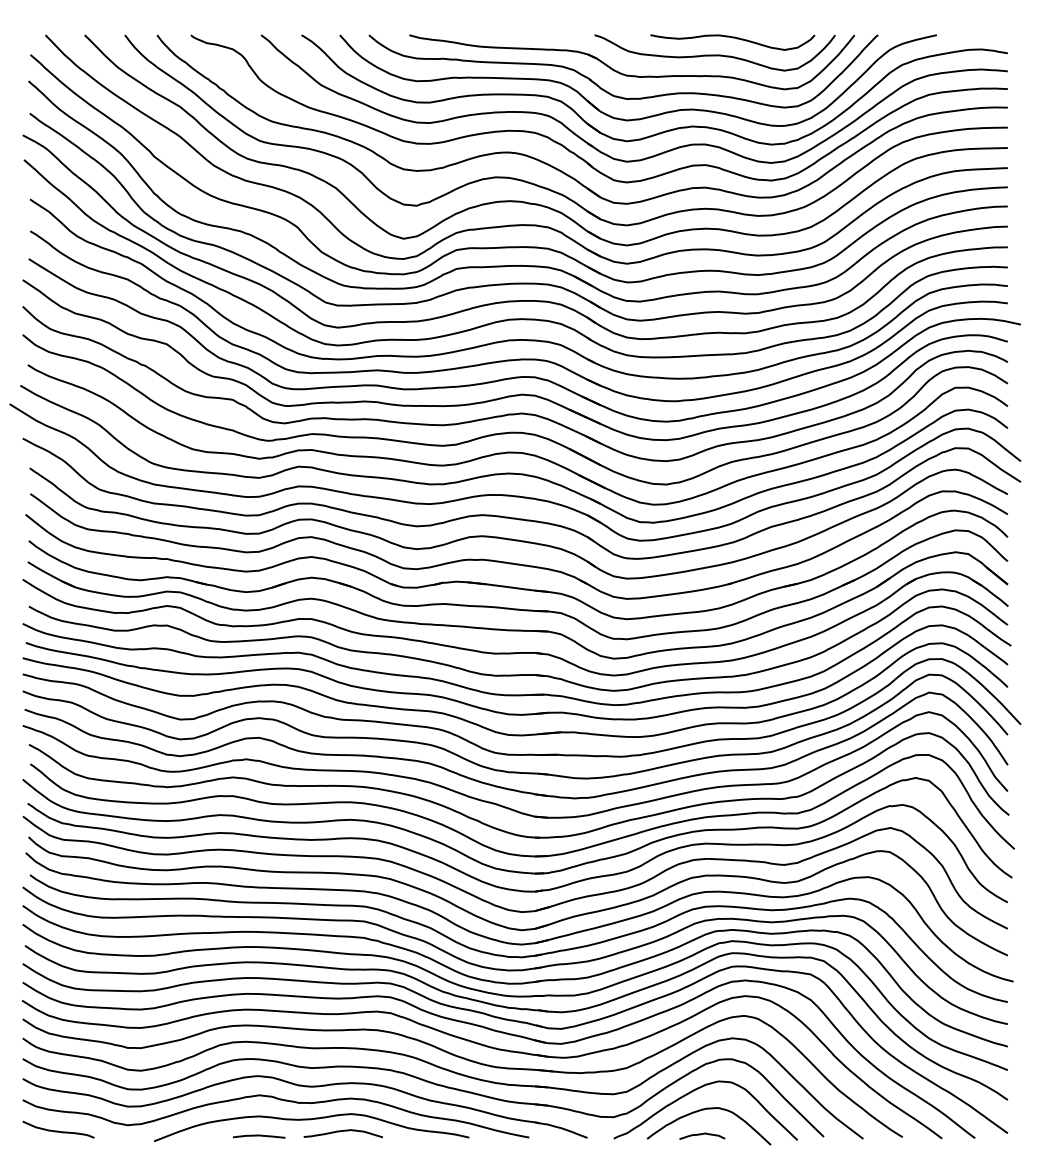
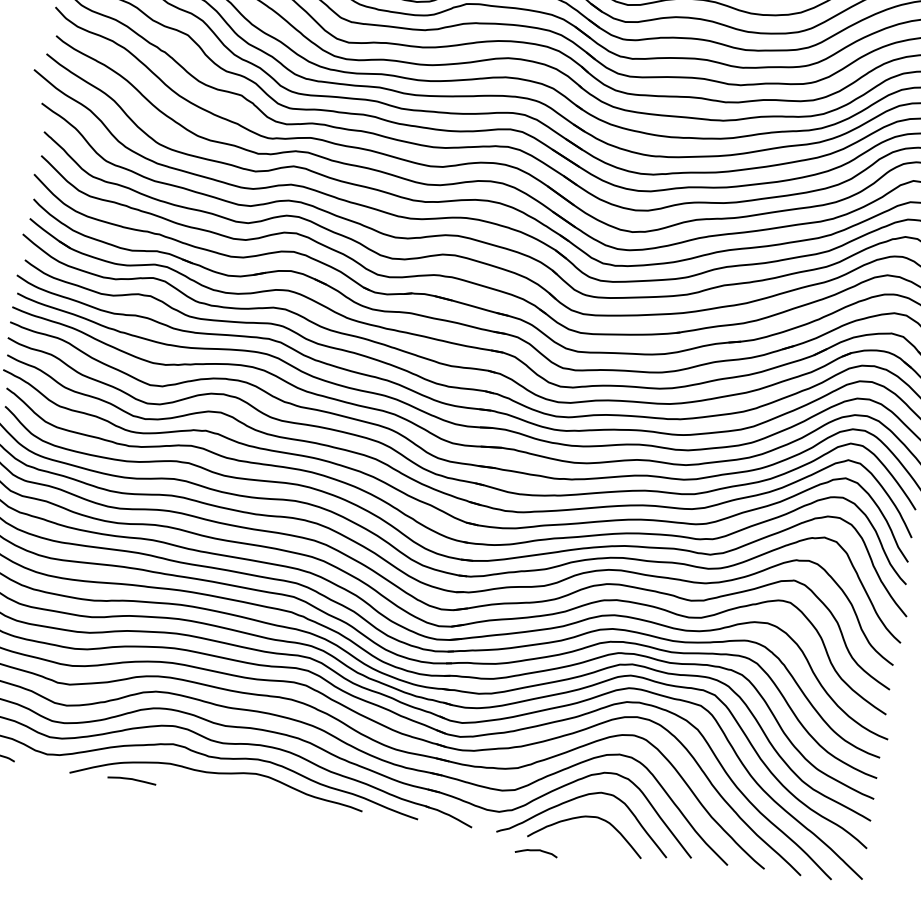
curve: (342, 1131) -> (245, 788), removed
curve: (702, 1134) -> (536, 850), moved
curve: (259, 1136) -> (132, 780), moved

